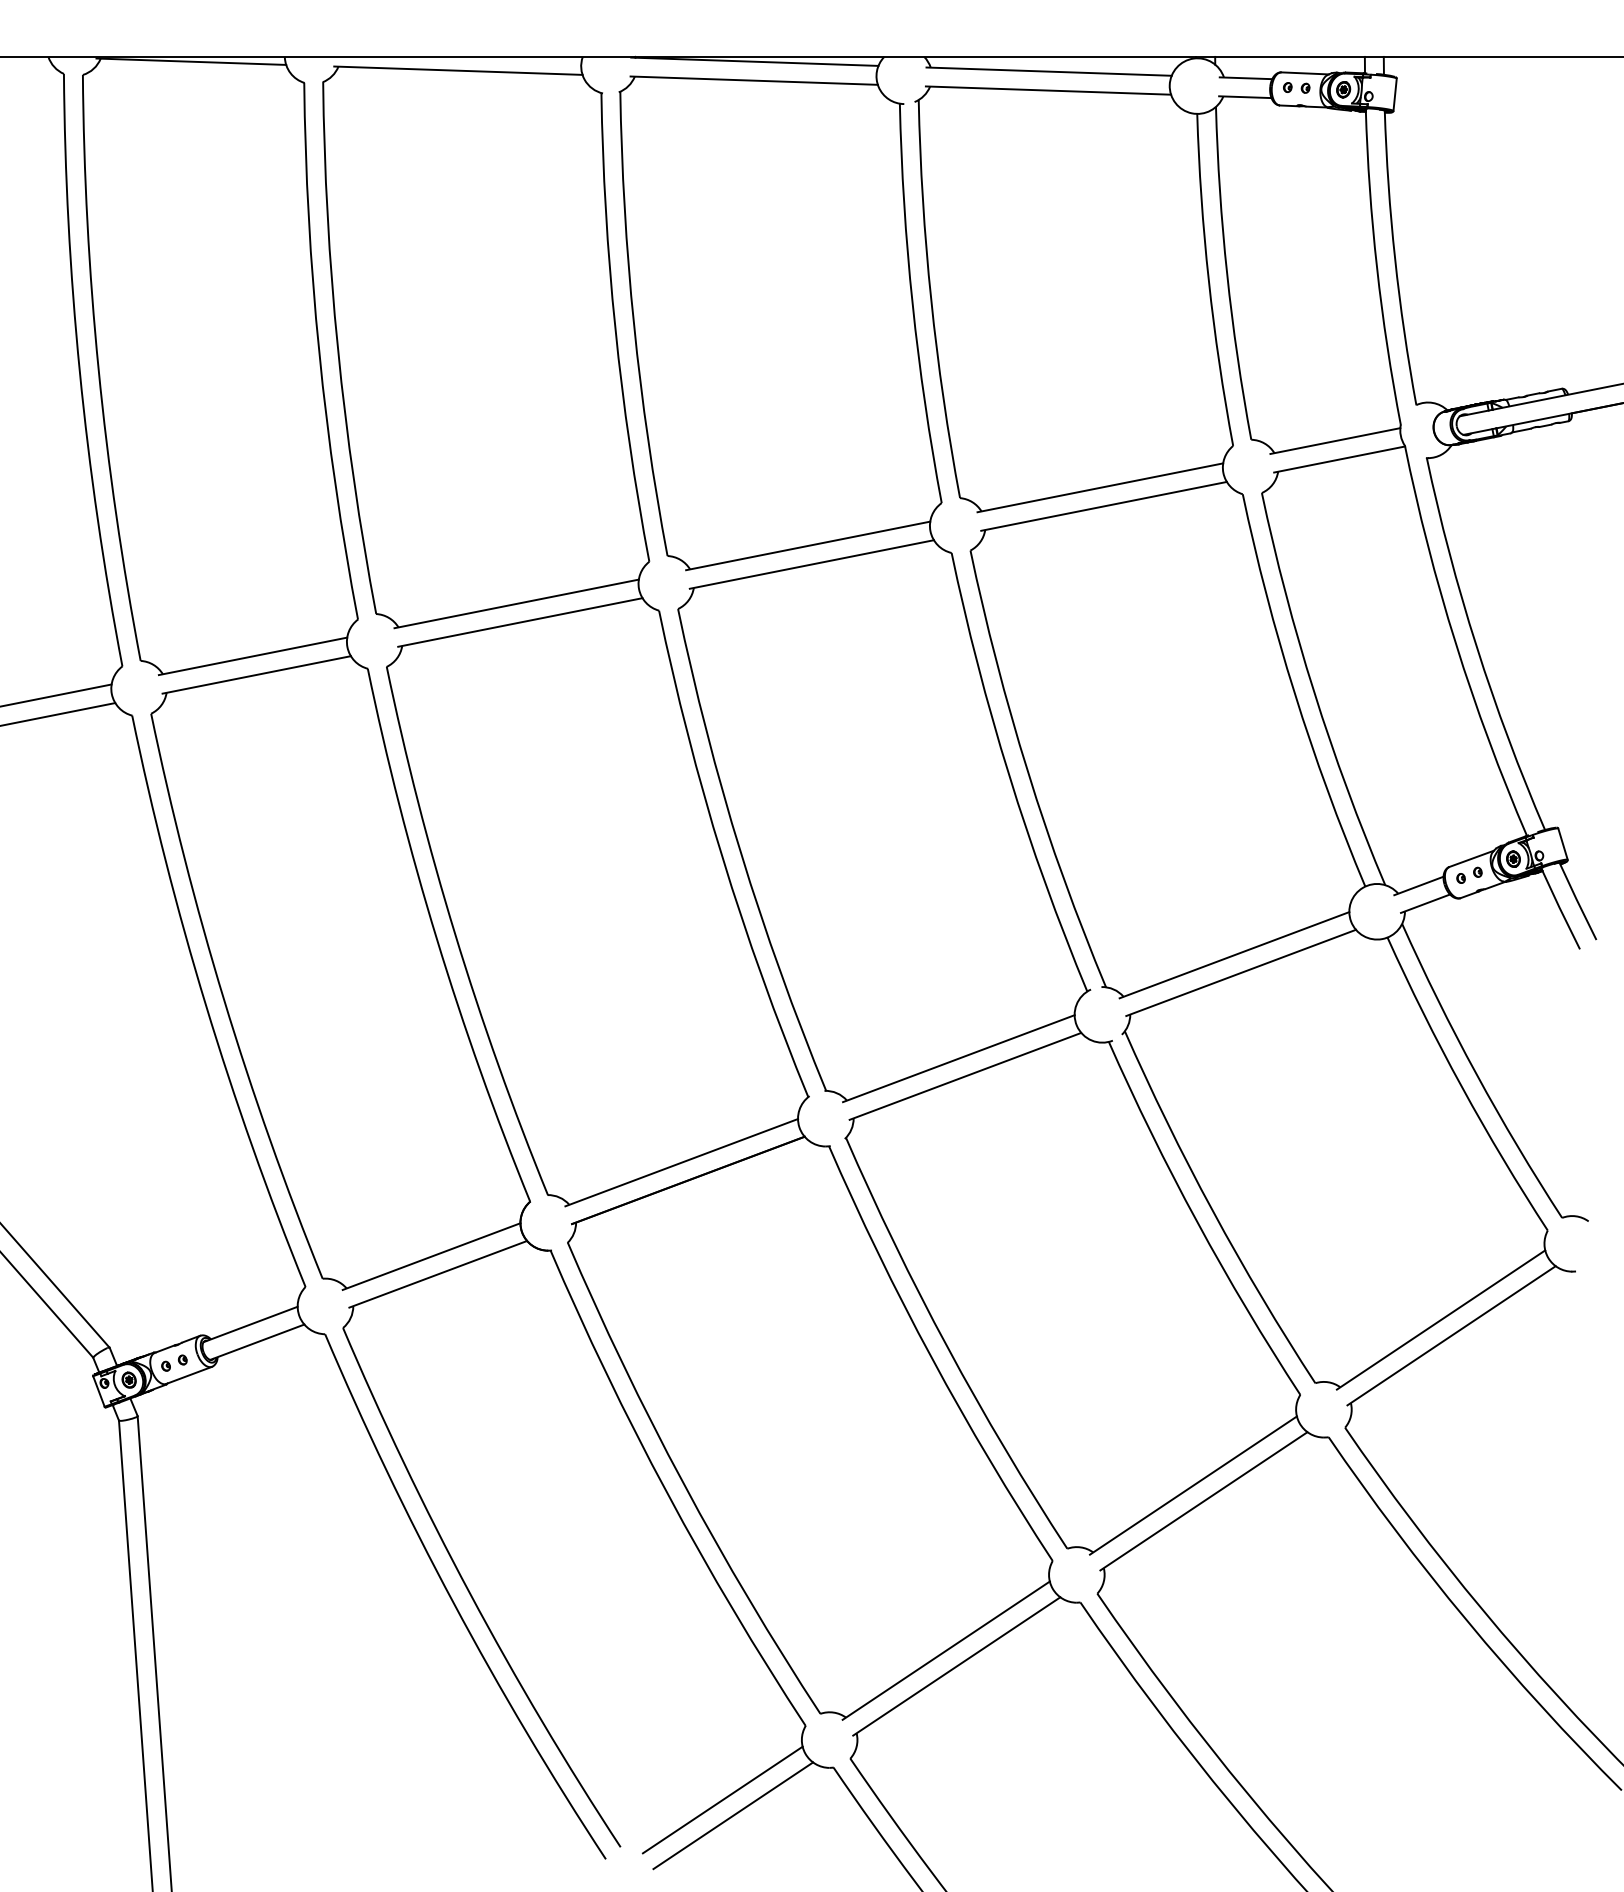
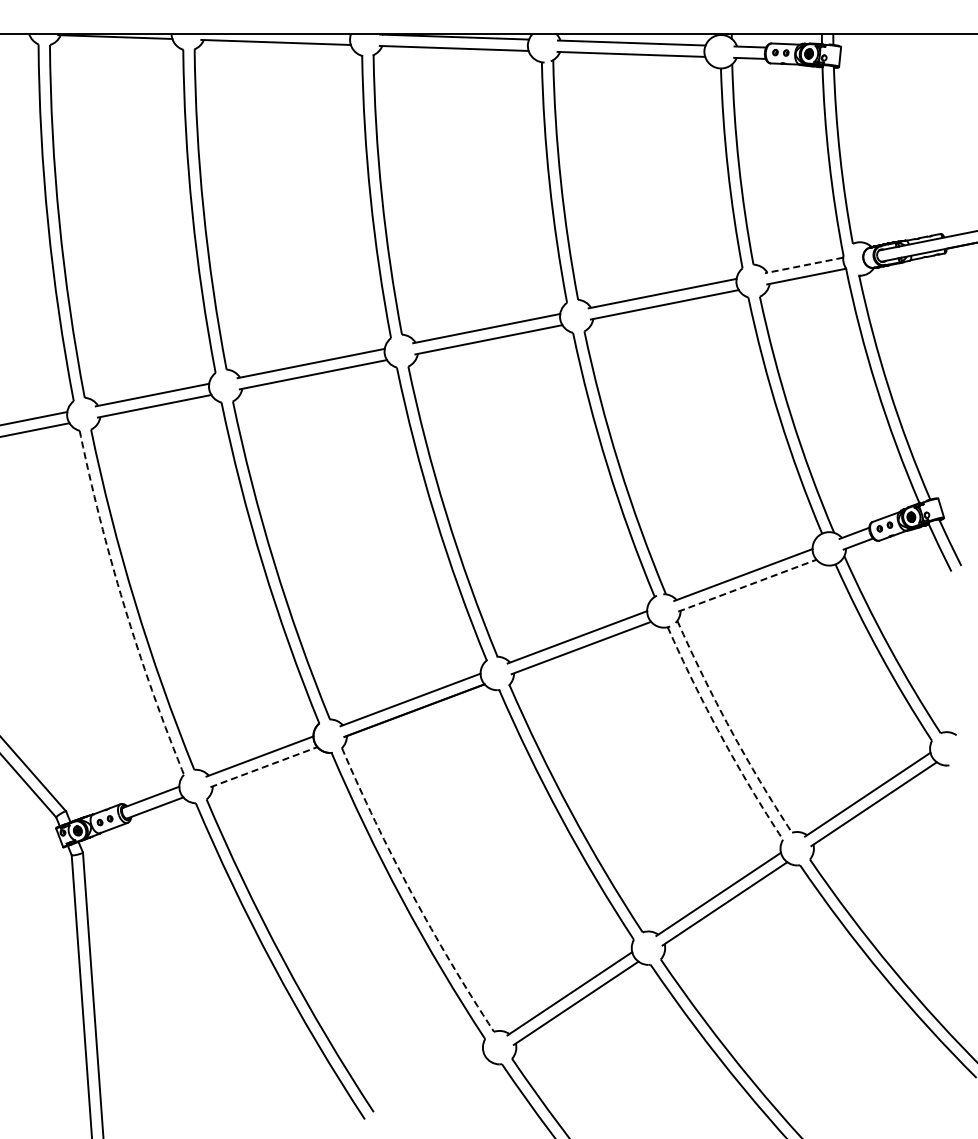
line: (1335, 441) -> (804, 265), solid -> dashed
line: (1241, 972) -> (747, 585), solid -> dashed
arc: (206, 1005) -> (124, 605), solid -> dashed
arc: (1213, 1211) -> (730, 729), solid -> dashed
arc: (1198, 1221) -> (721, 735), solid -> dashed
line: (439, 1274) -> (264, 767), solid -> dashed
arc: (683, 1484) -> (411, 893), solid -> dashed
line: (723, 1799) -> (435, 1083), removed
line: (733, 1816) -> (441, 1093), removed

